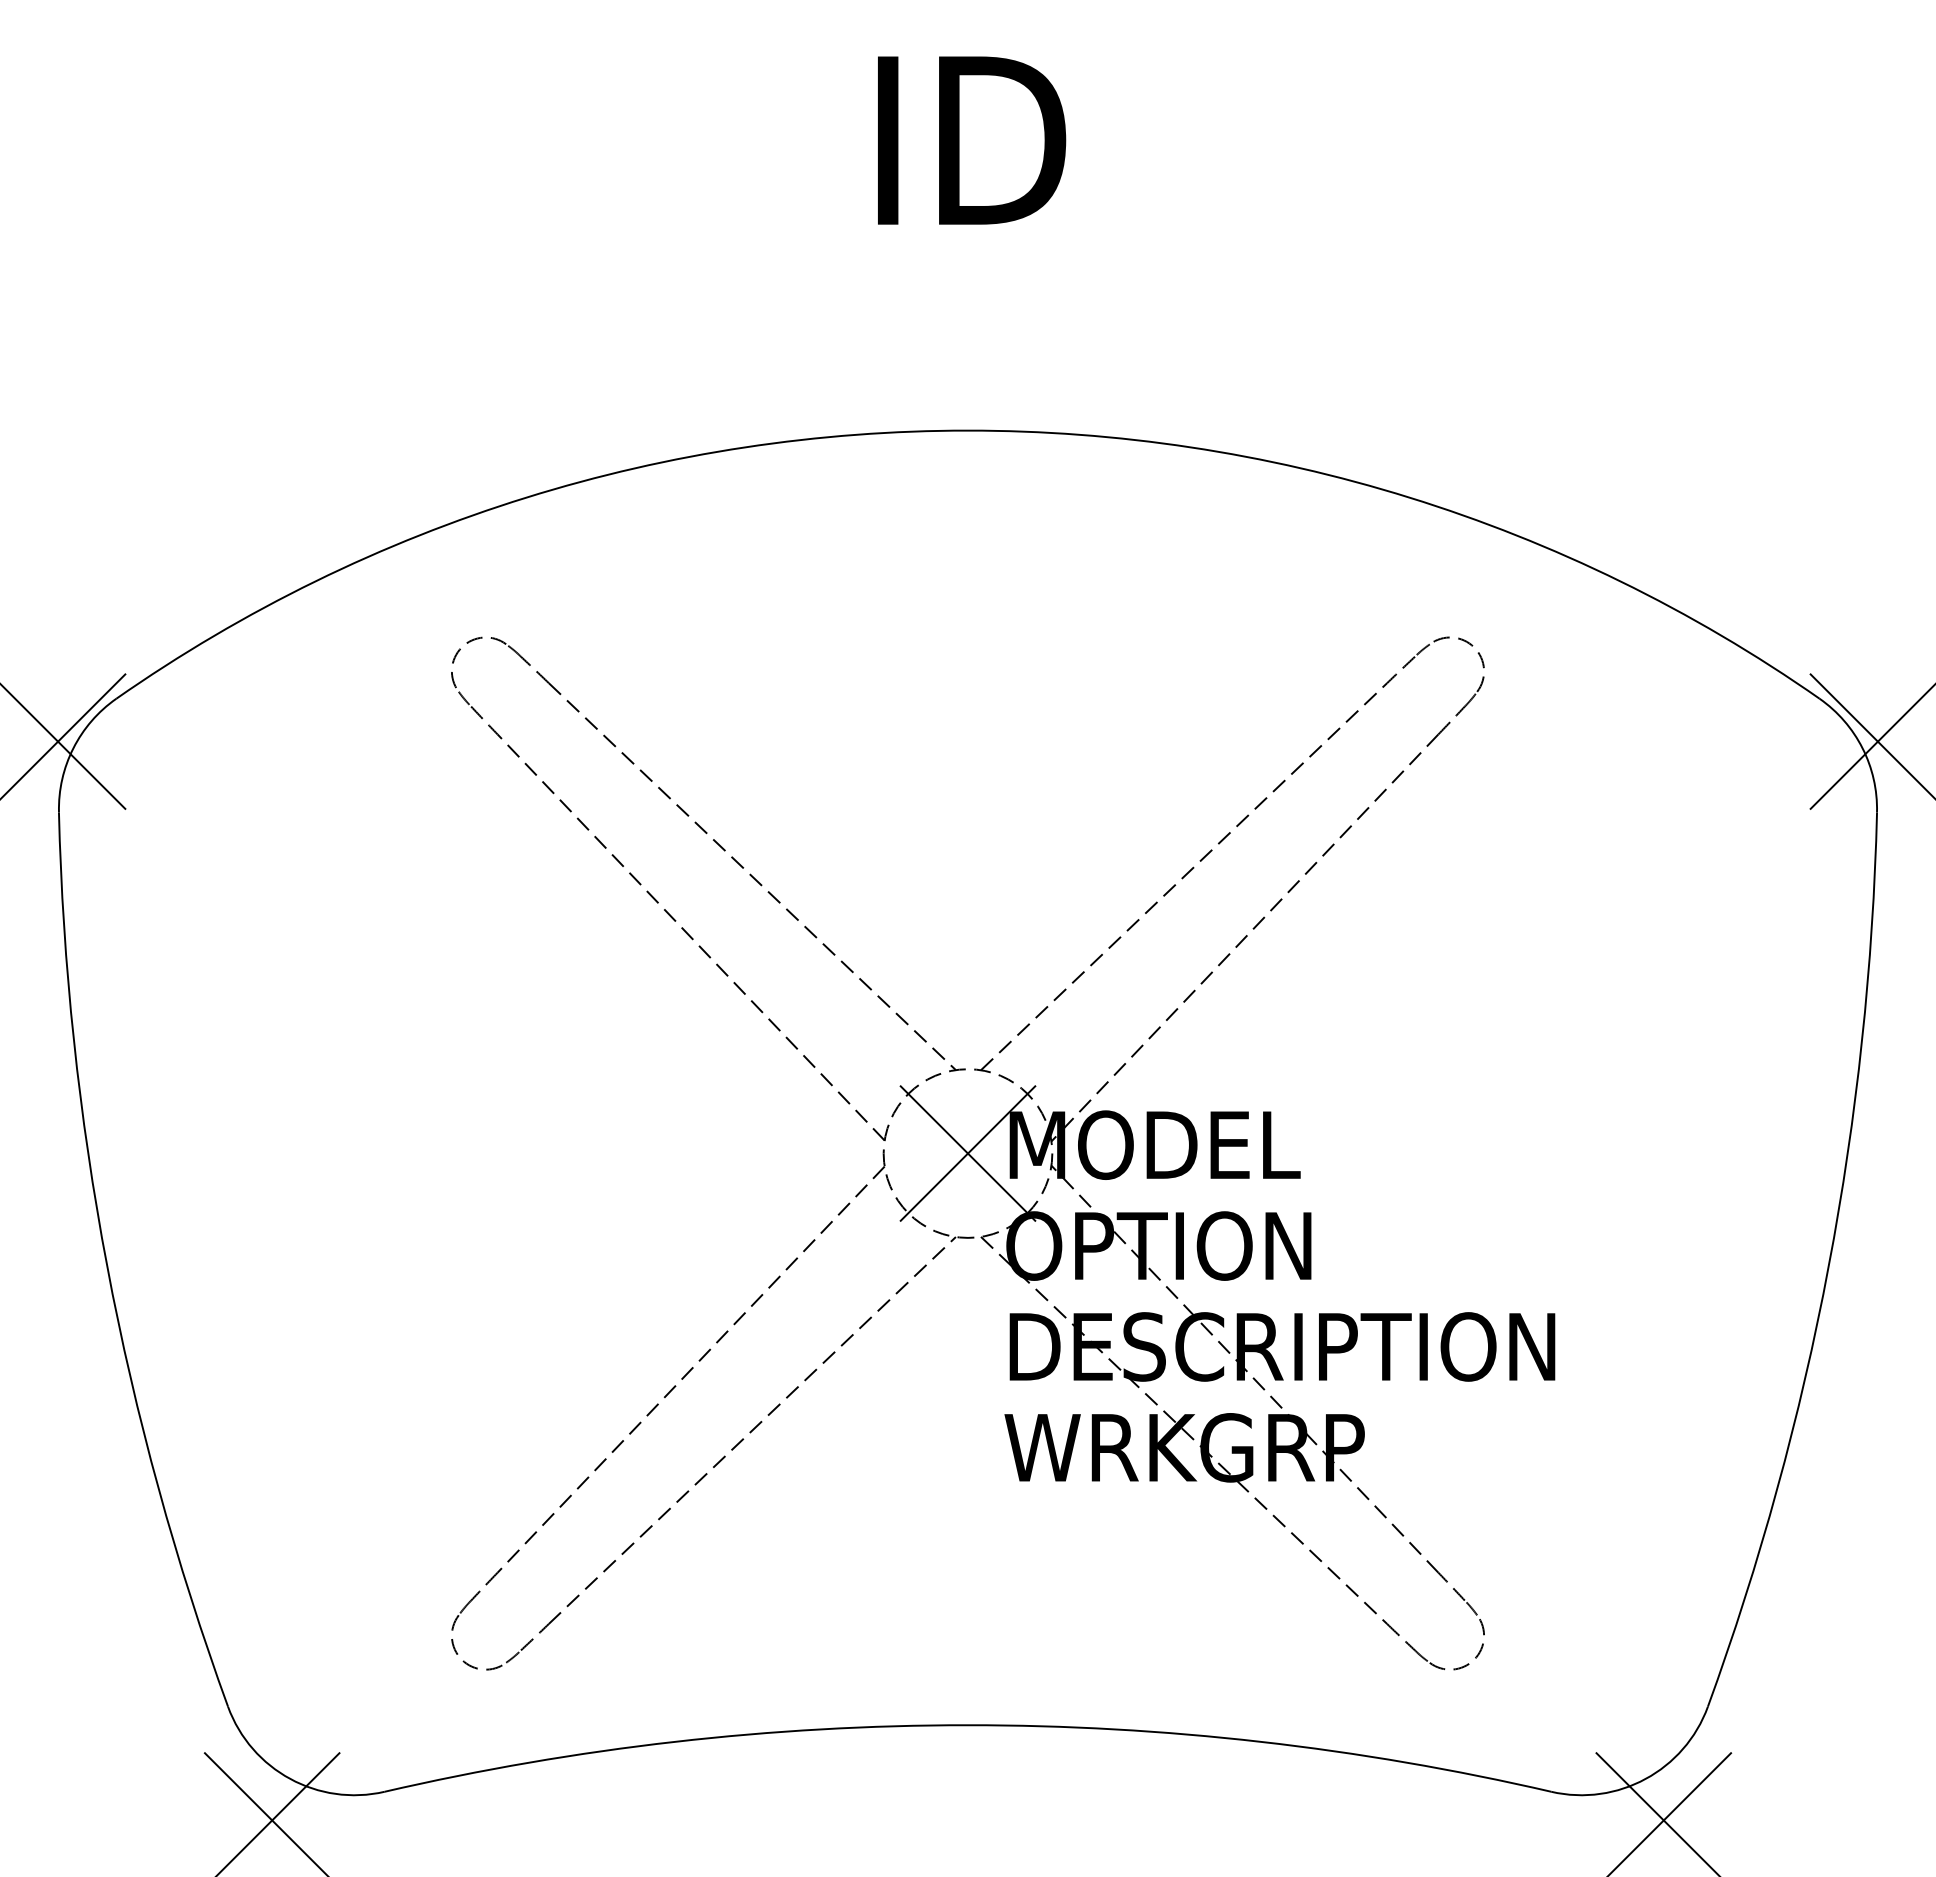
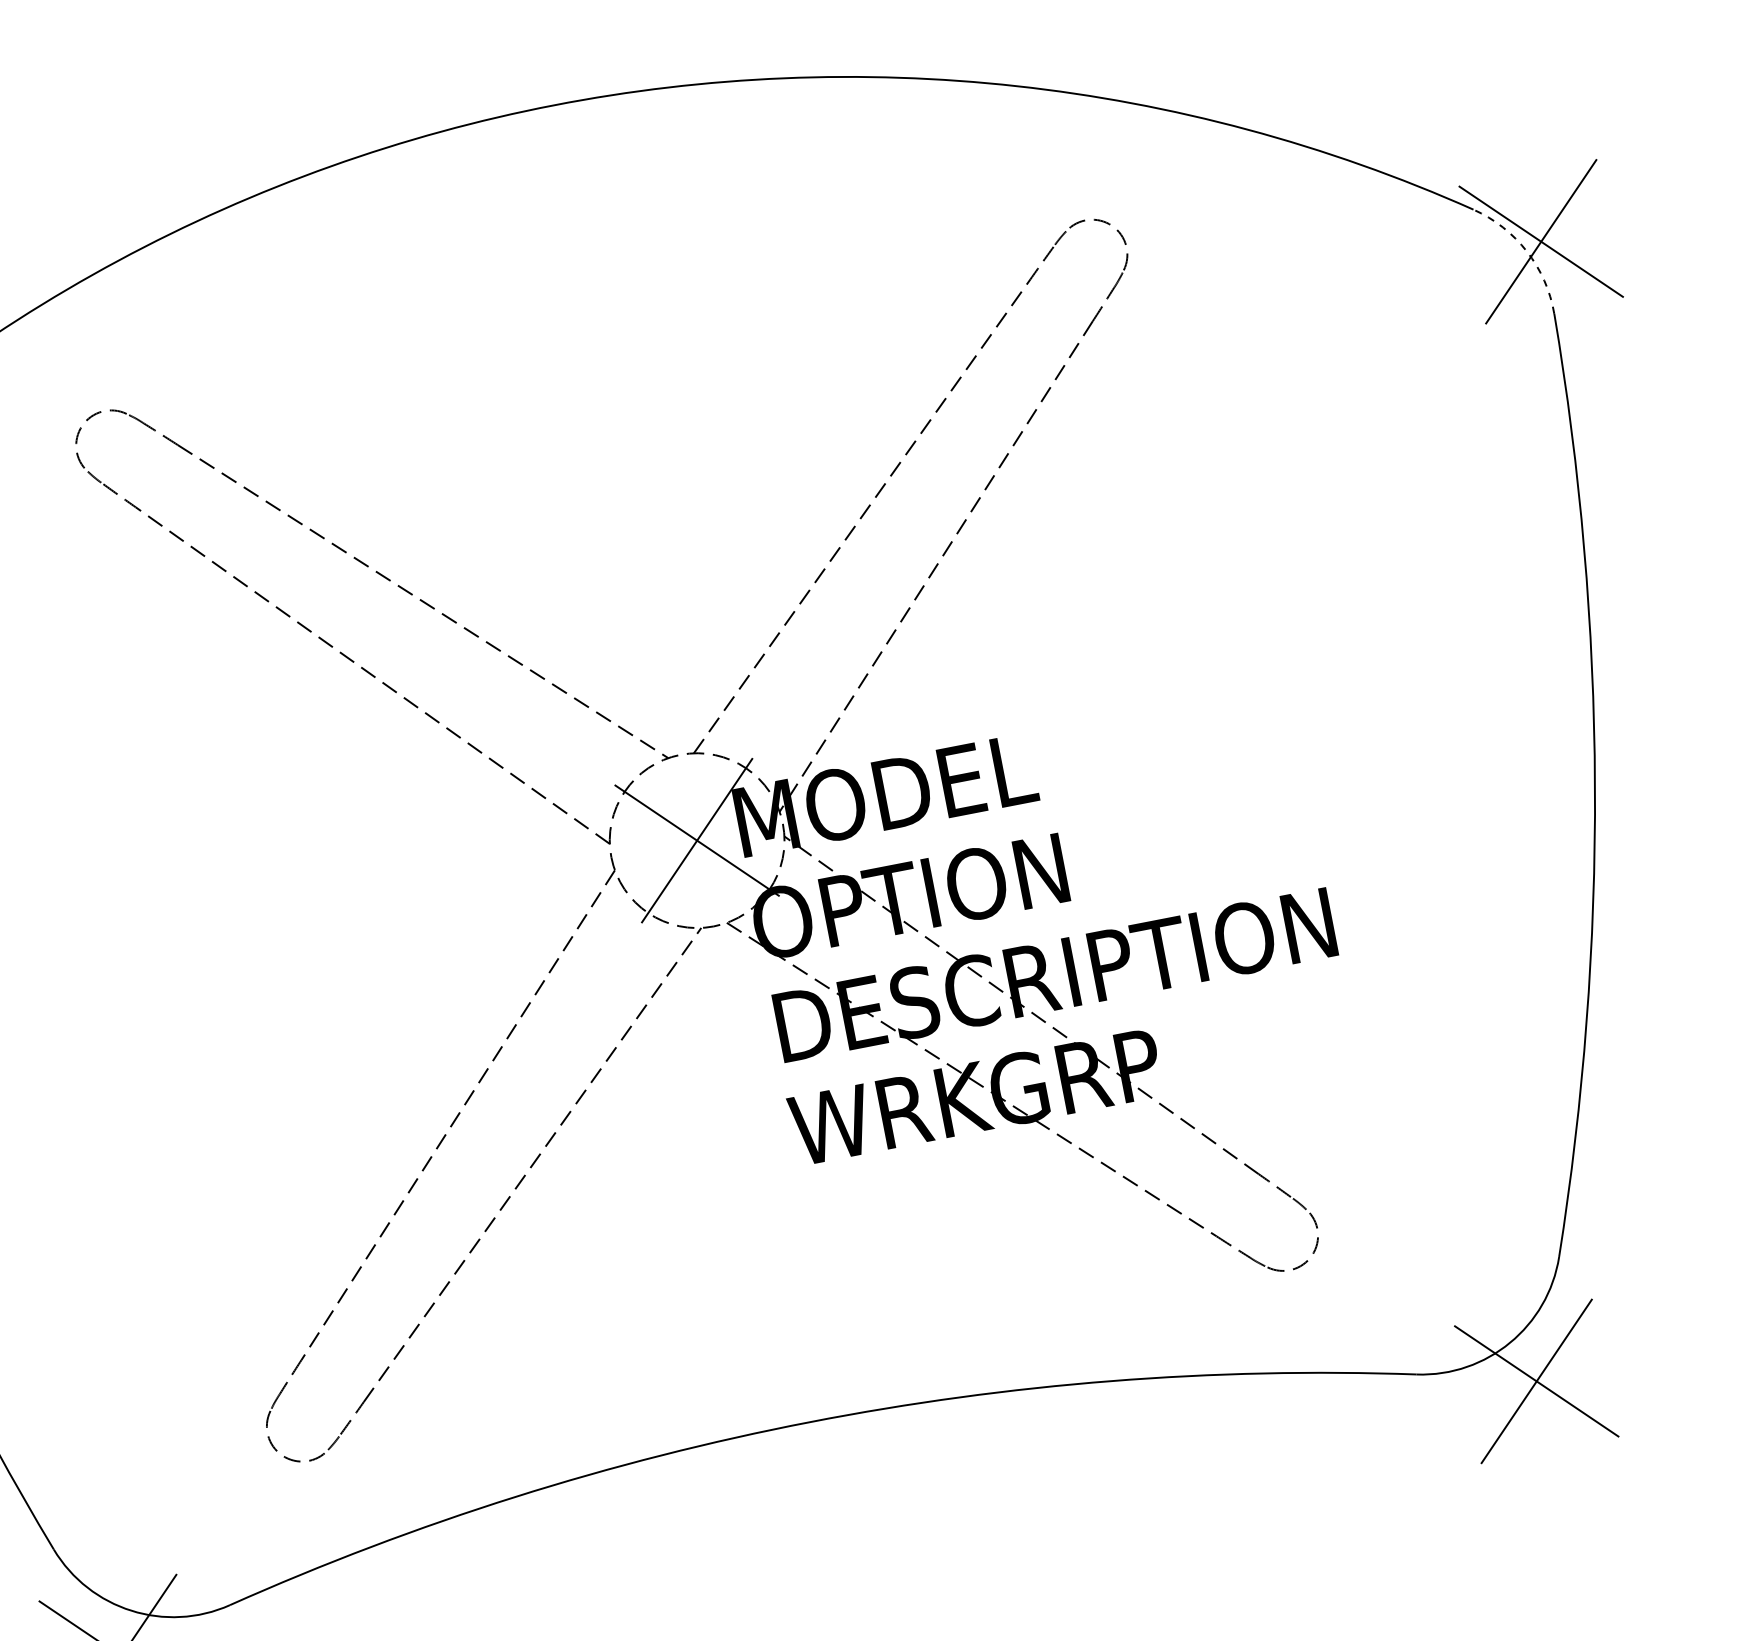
arc: (1862, 748) -> (1526, 251), solid -> dashed

